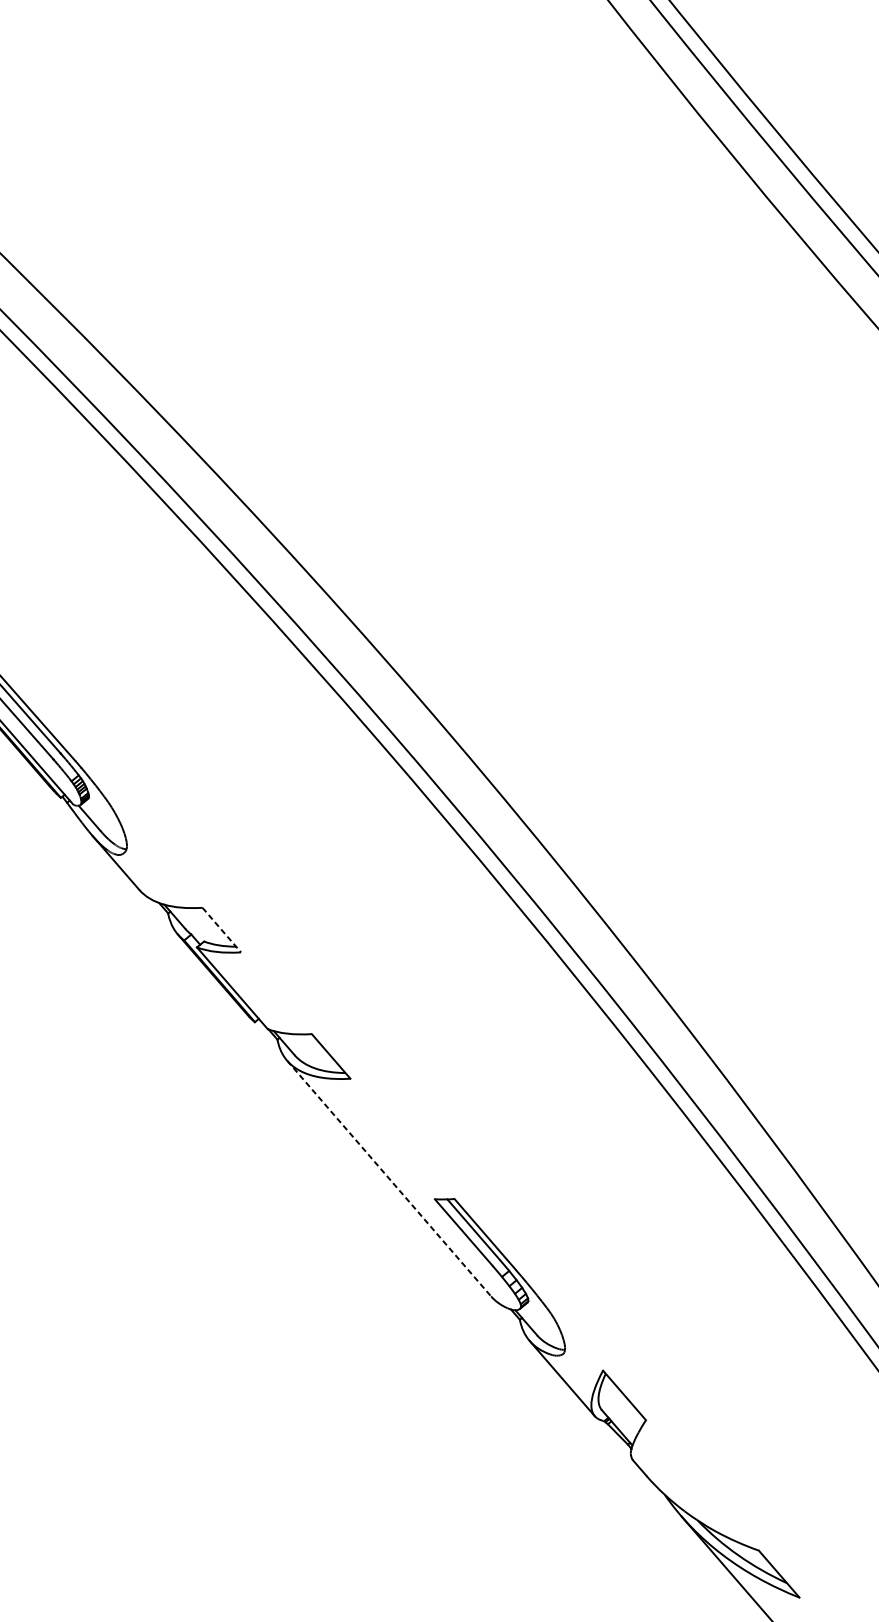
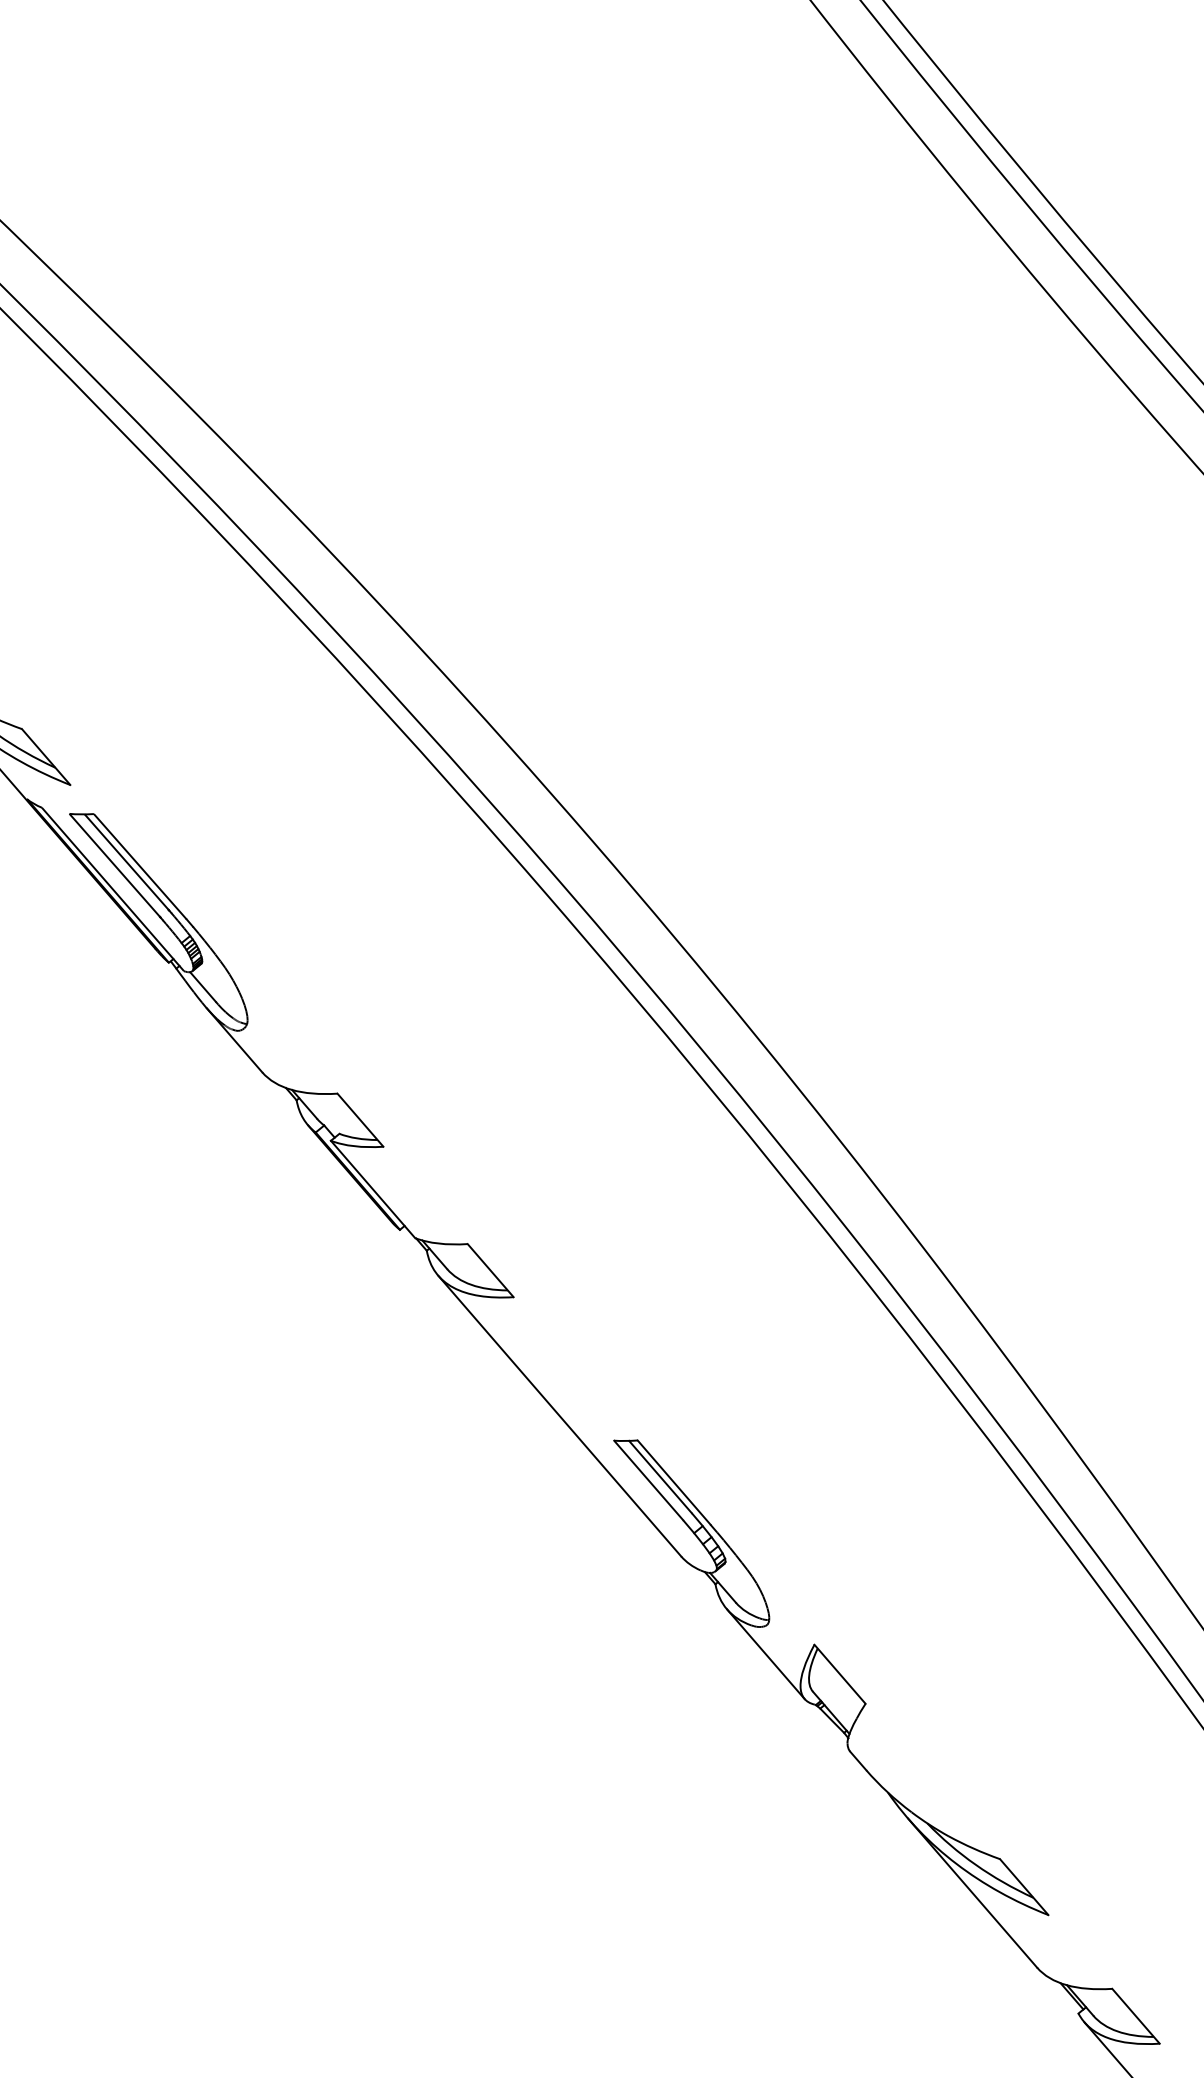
line: (221, 930) -> (360, 1120), dashed -> solid
line: (388, 1178) -> (559, 1416), dashed -> solid

